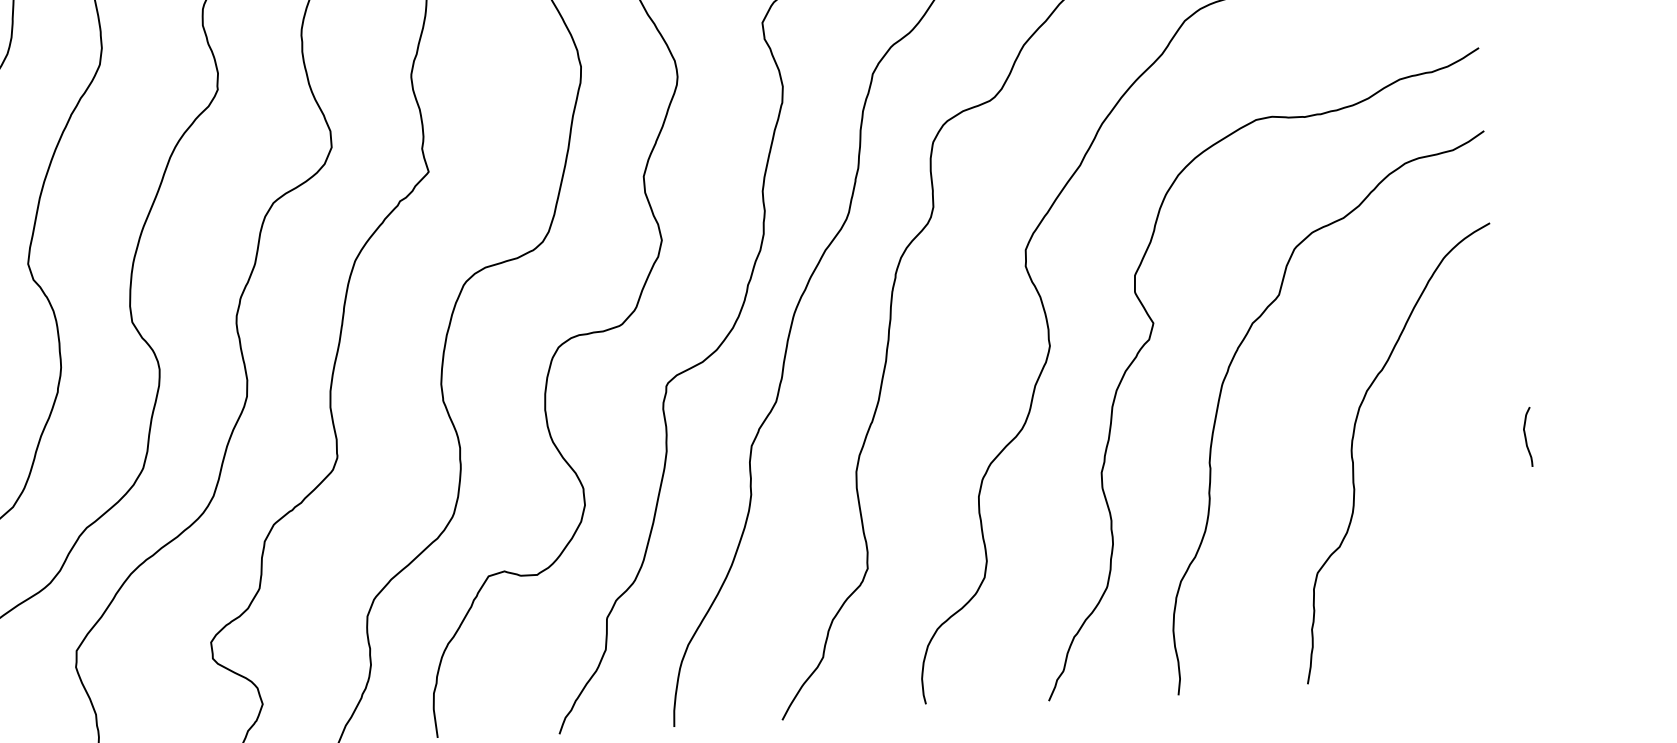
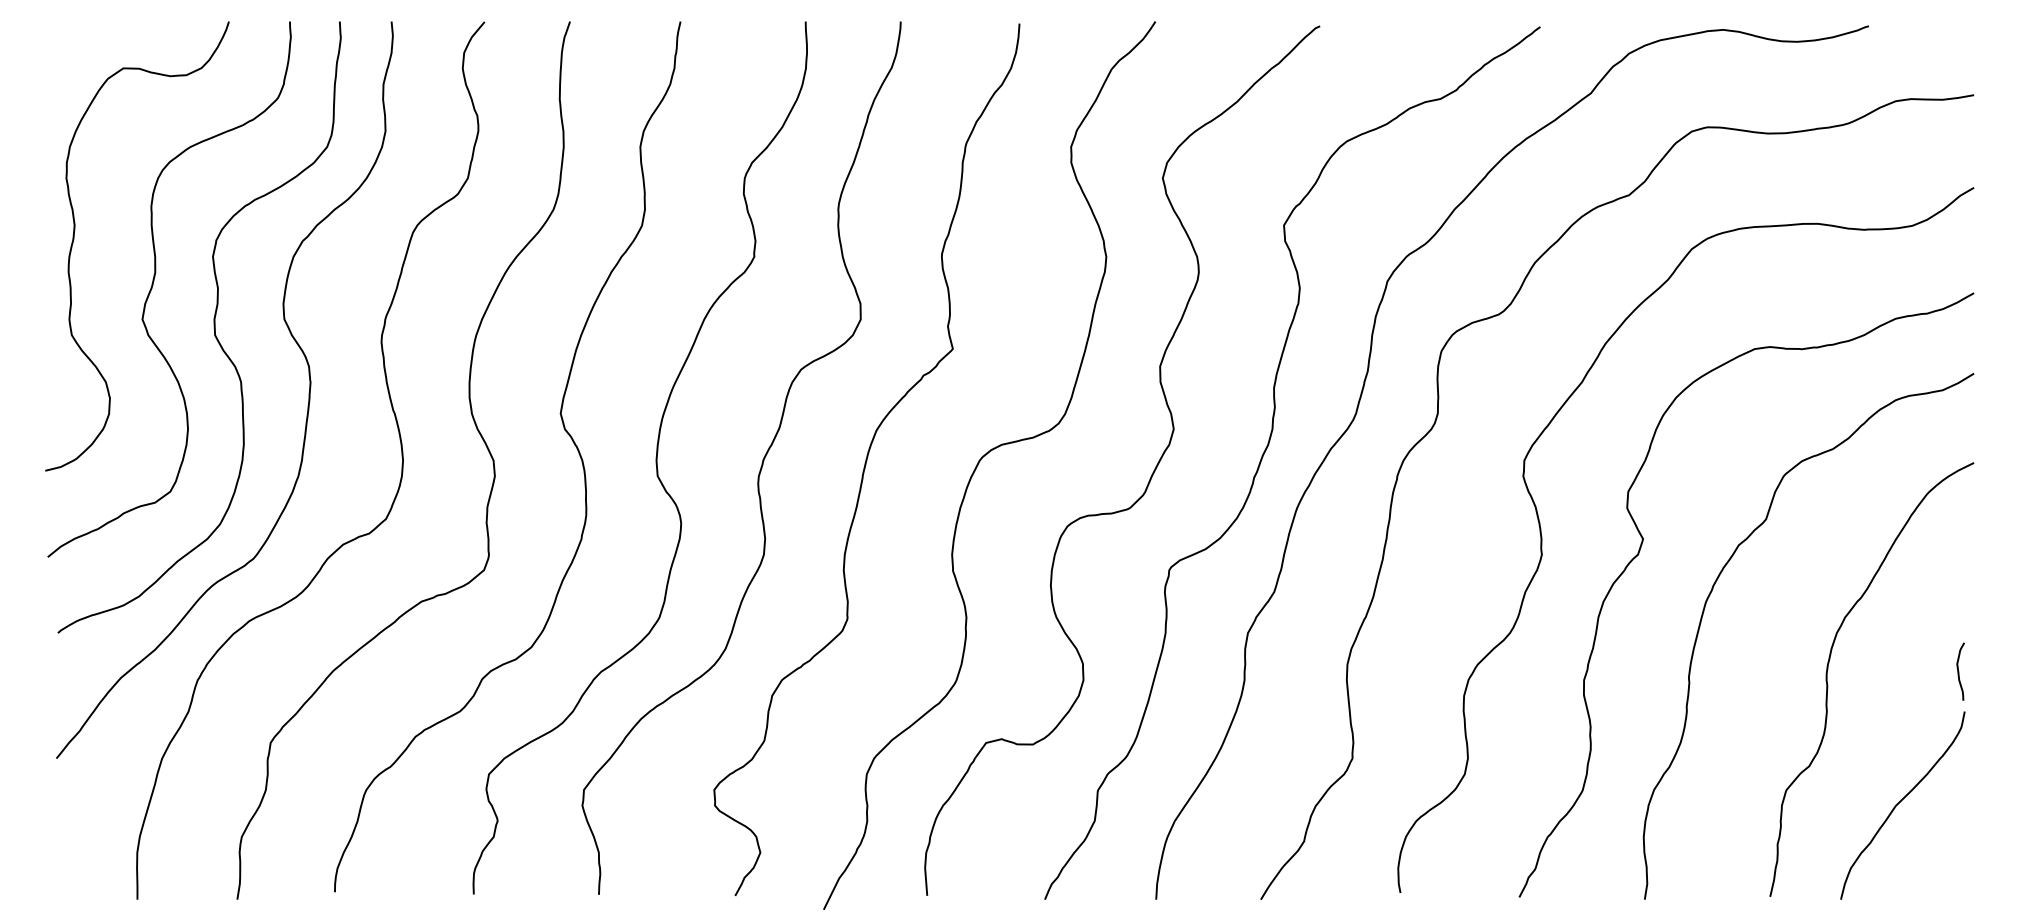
curve: (1526, 436) -> (1959, 671), moved
curve: (1436, 578) -> (1900, 802), added

